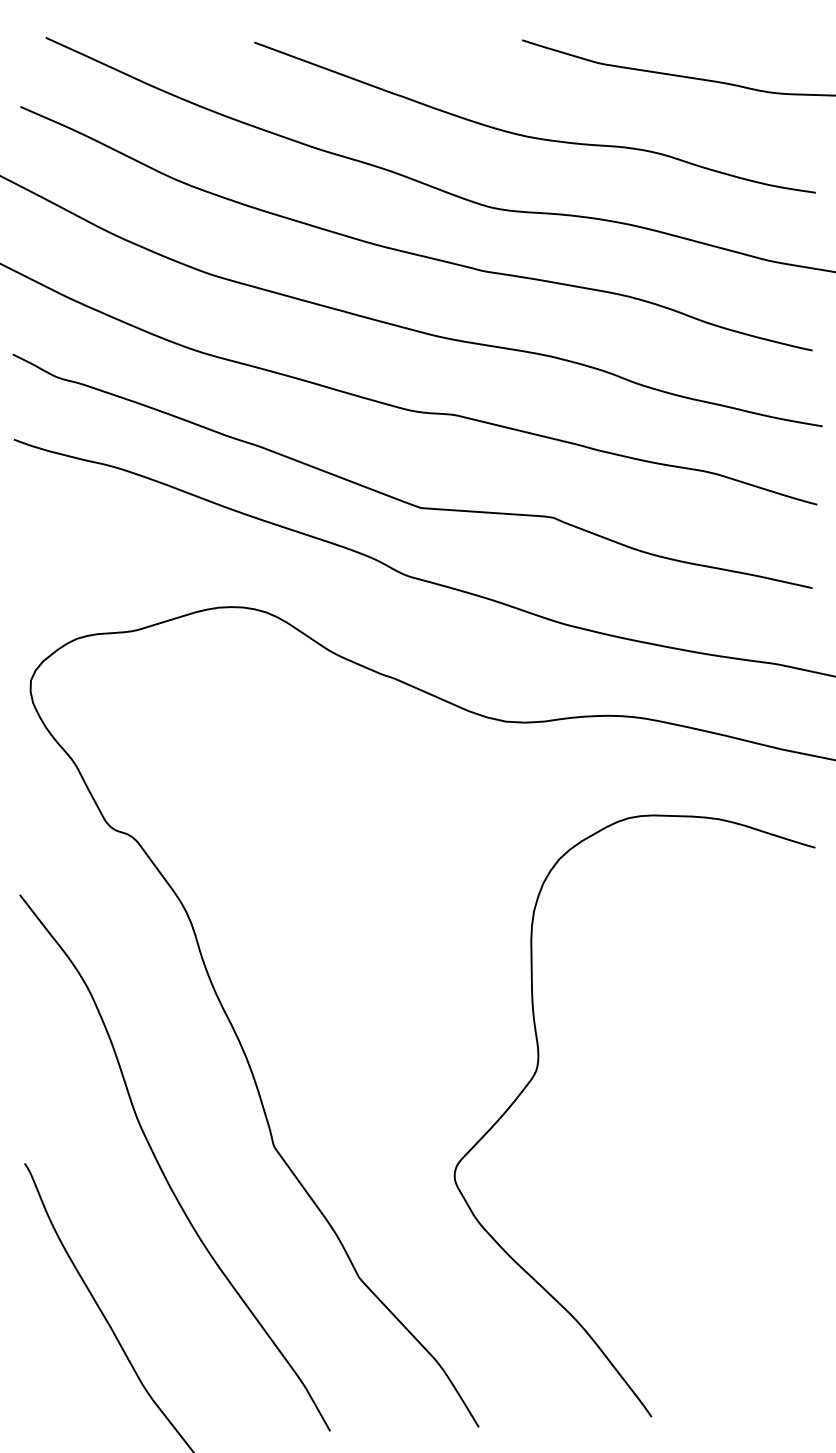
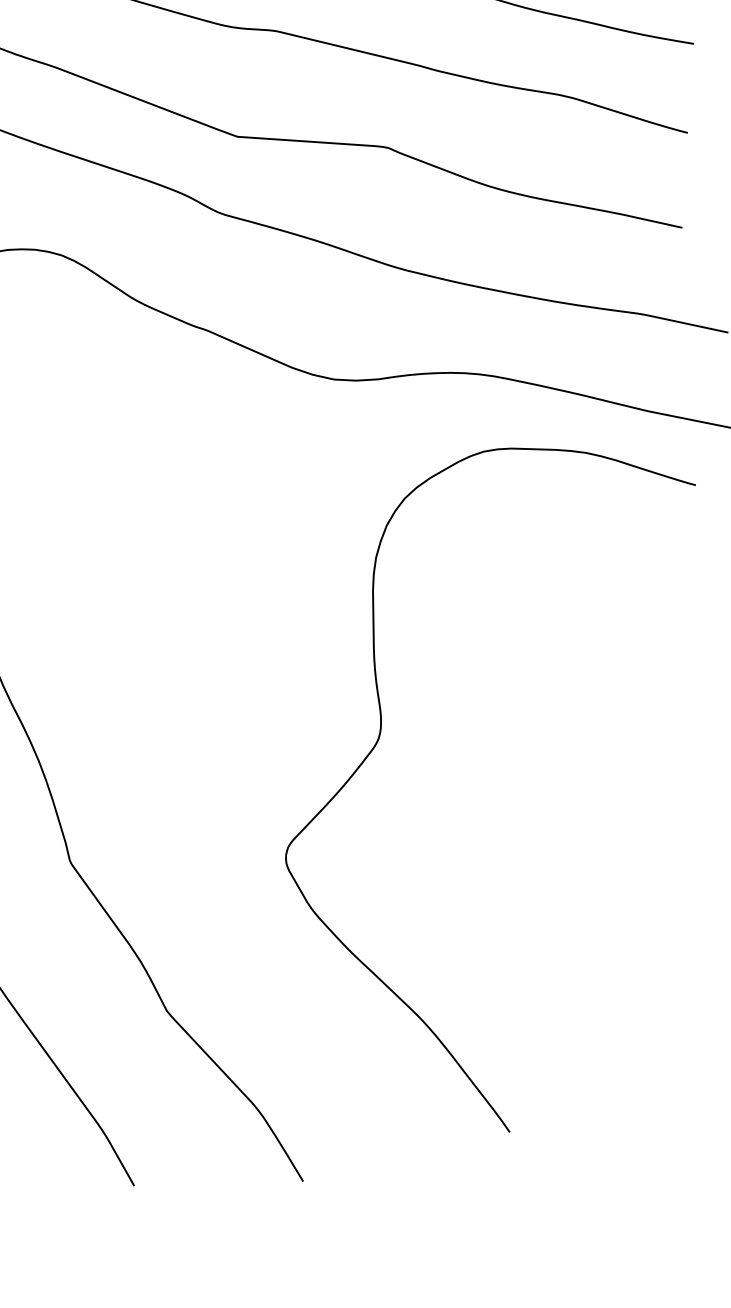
curve: (537, 1070) -> (380, 738), moved

